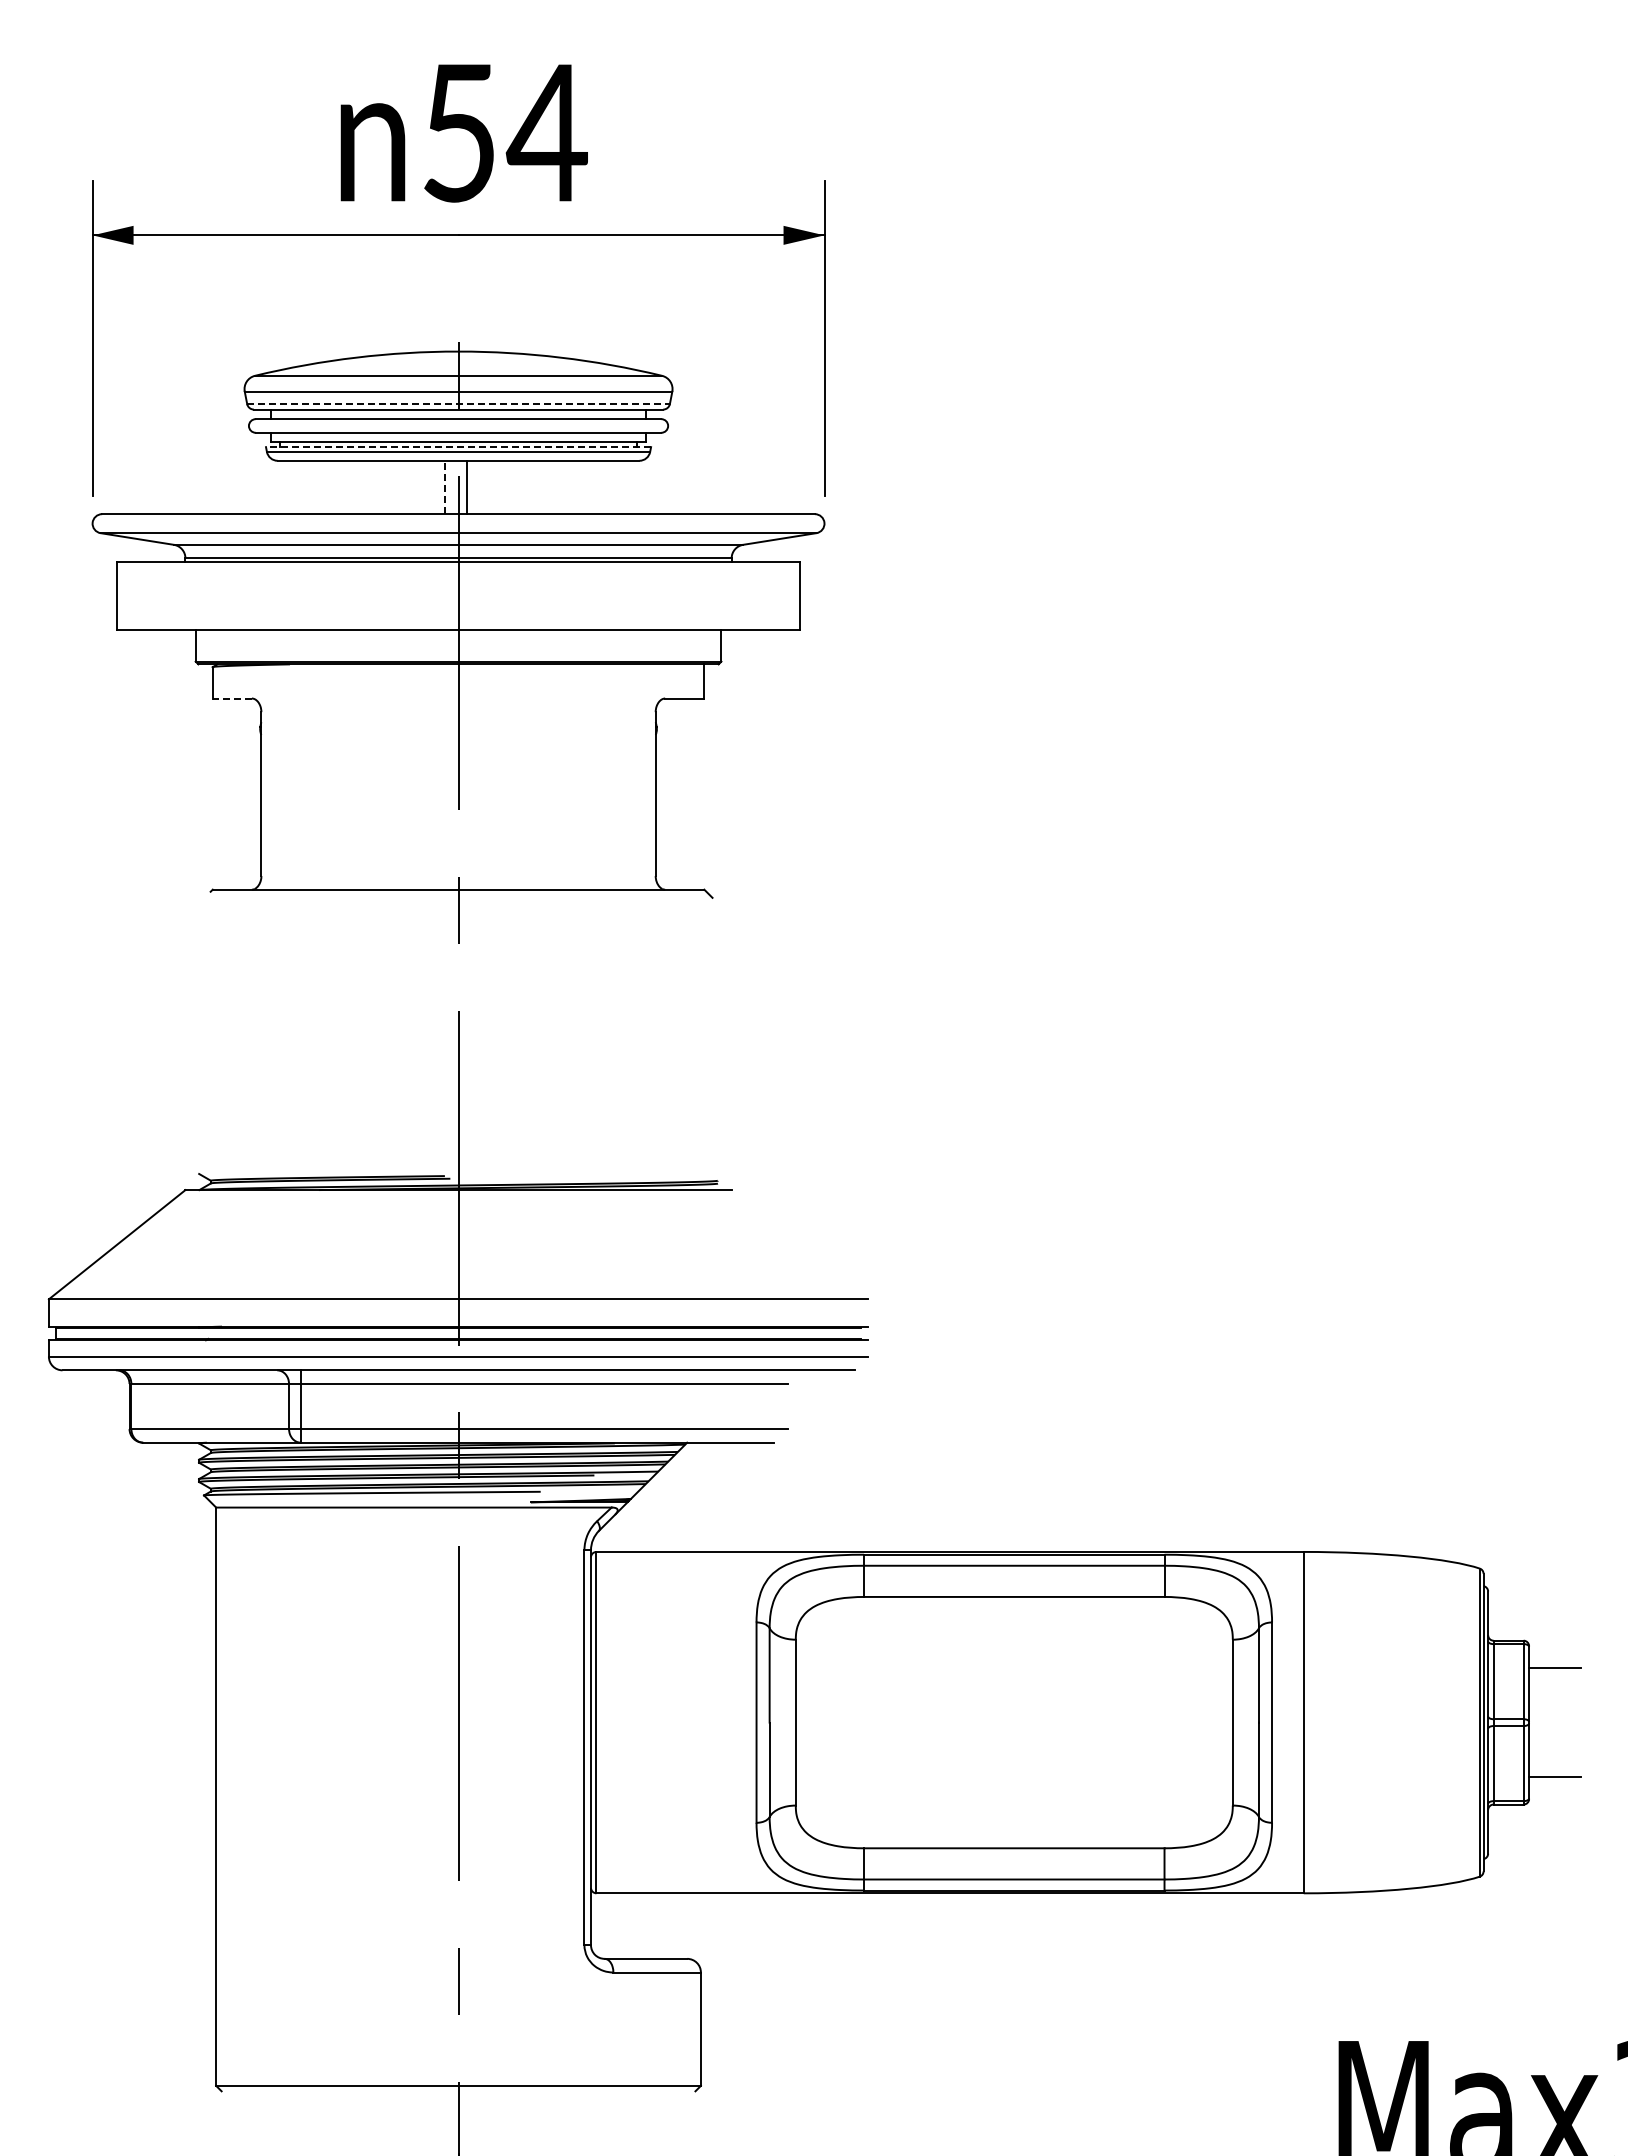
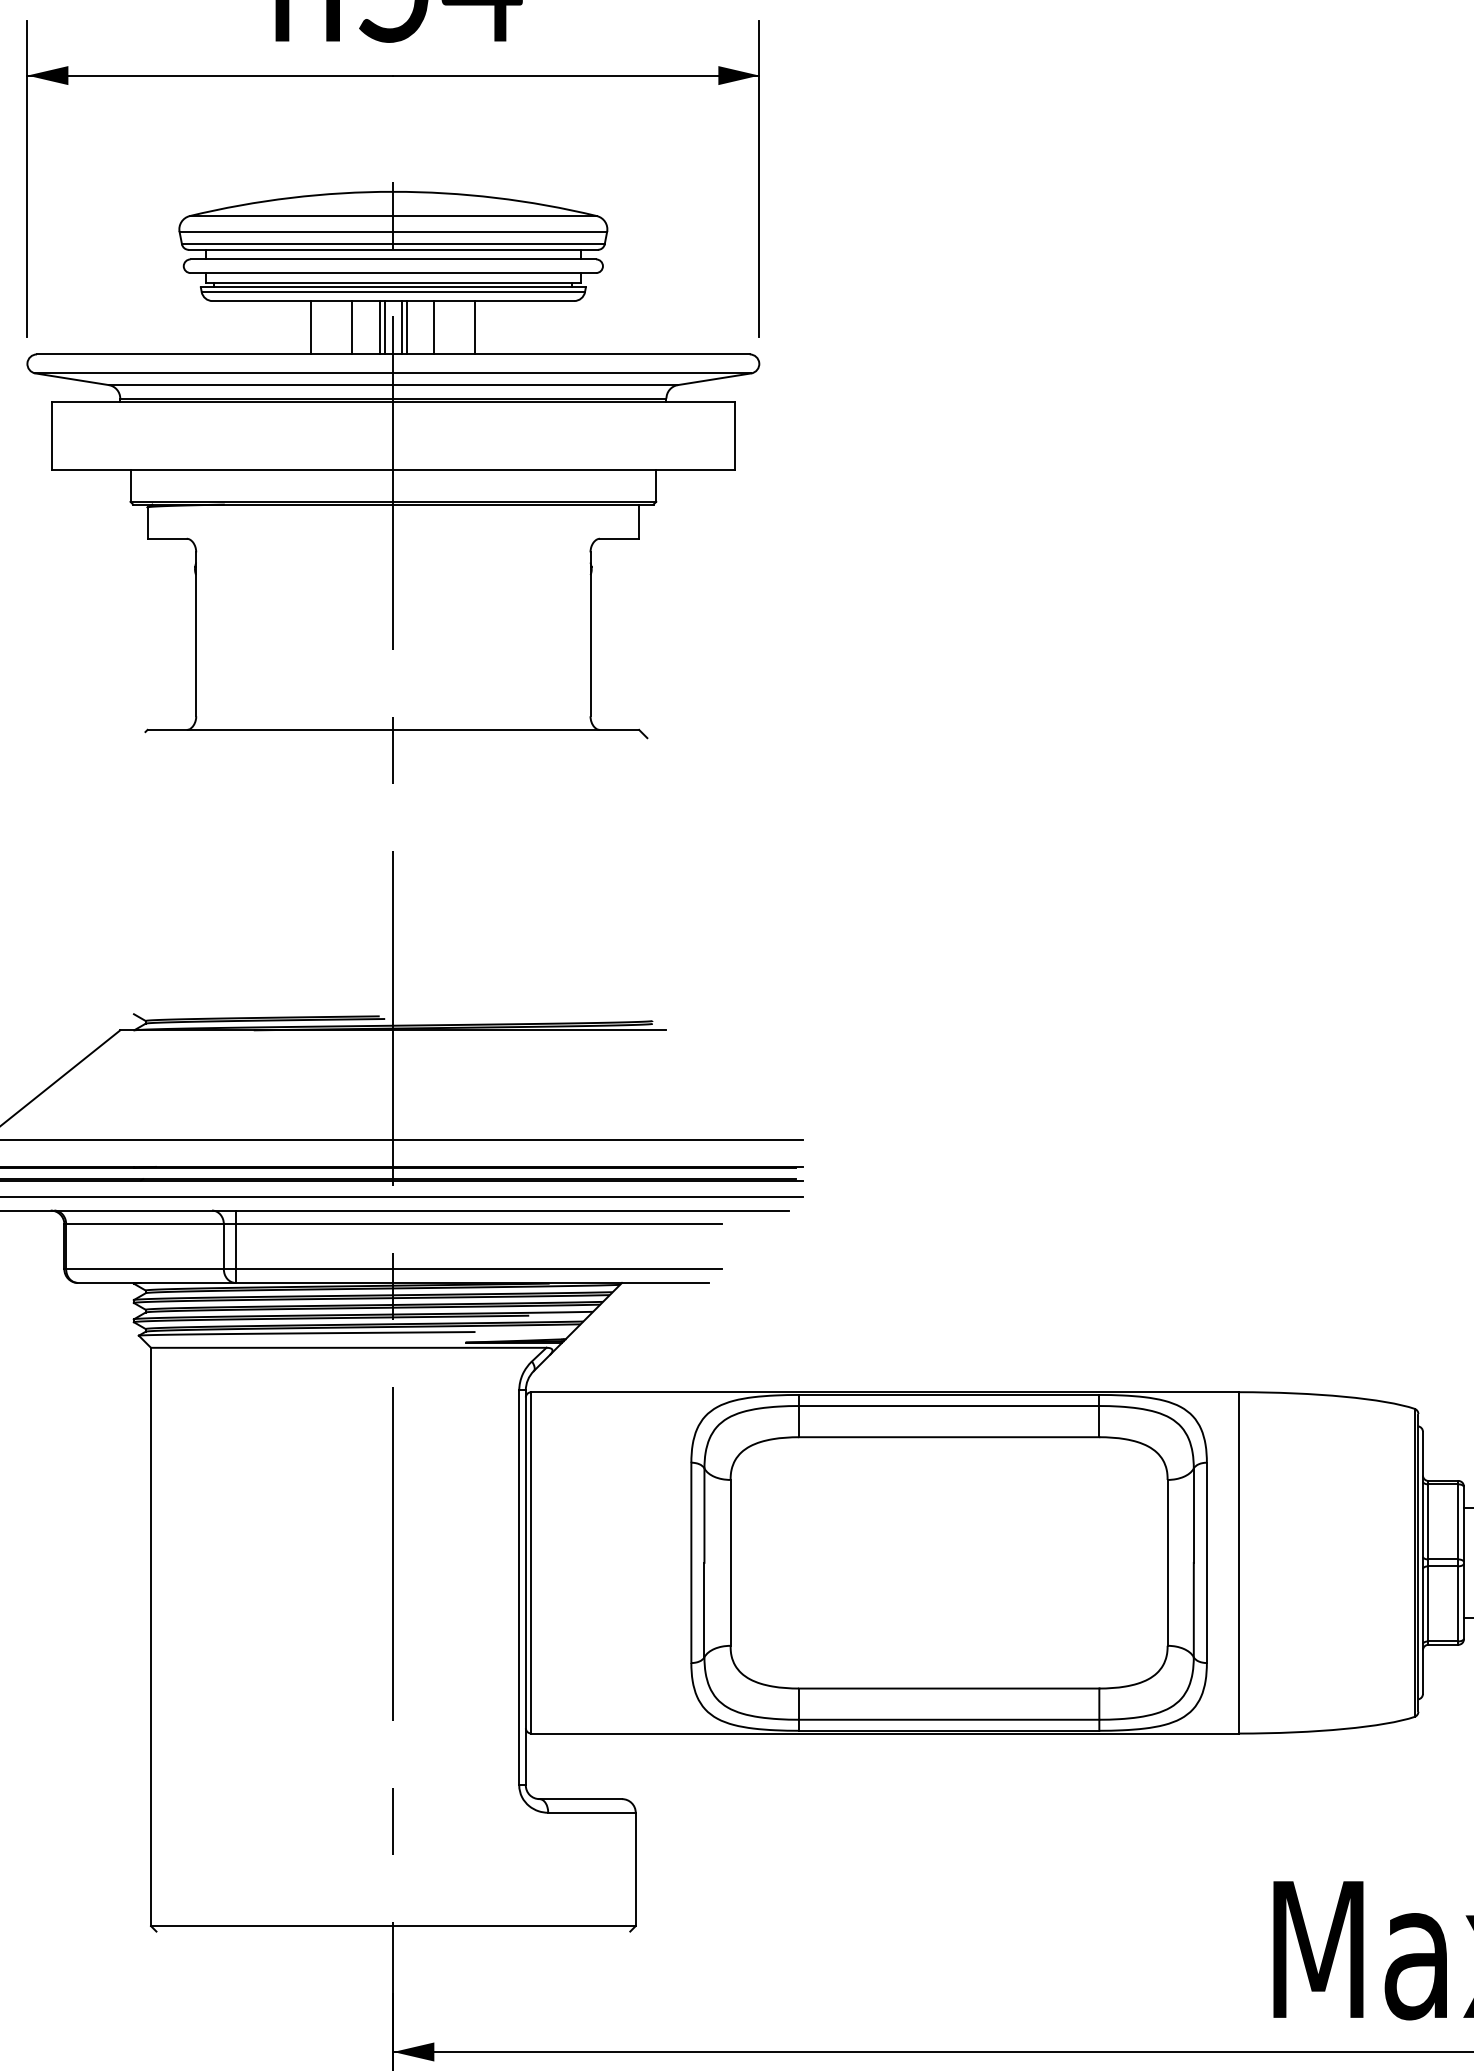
line: (459, 404) -> (394, 244), dashed -> solid
line: (458, 447) -> (393, 287), dashed -> solid
line: (376, 487) -> (311, 327), added
line: (417, 487) -> (352, 327), added
line: (444, 487) -> (379, 327), dashed -> solid
line: (450, 487) -> (385, 327), added
line: (472, 487) -> (407, 327), added
line: (499, 487) -> (434, 327), added
line: (540, 487) -> (475, 327), added
line: (232, 698) -> (167, 538), dashed -> solid

